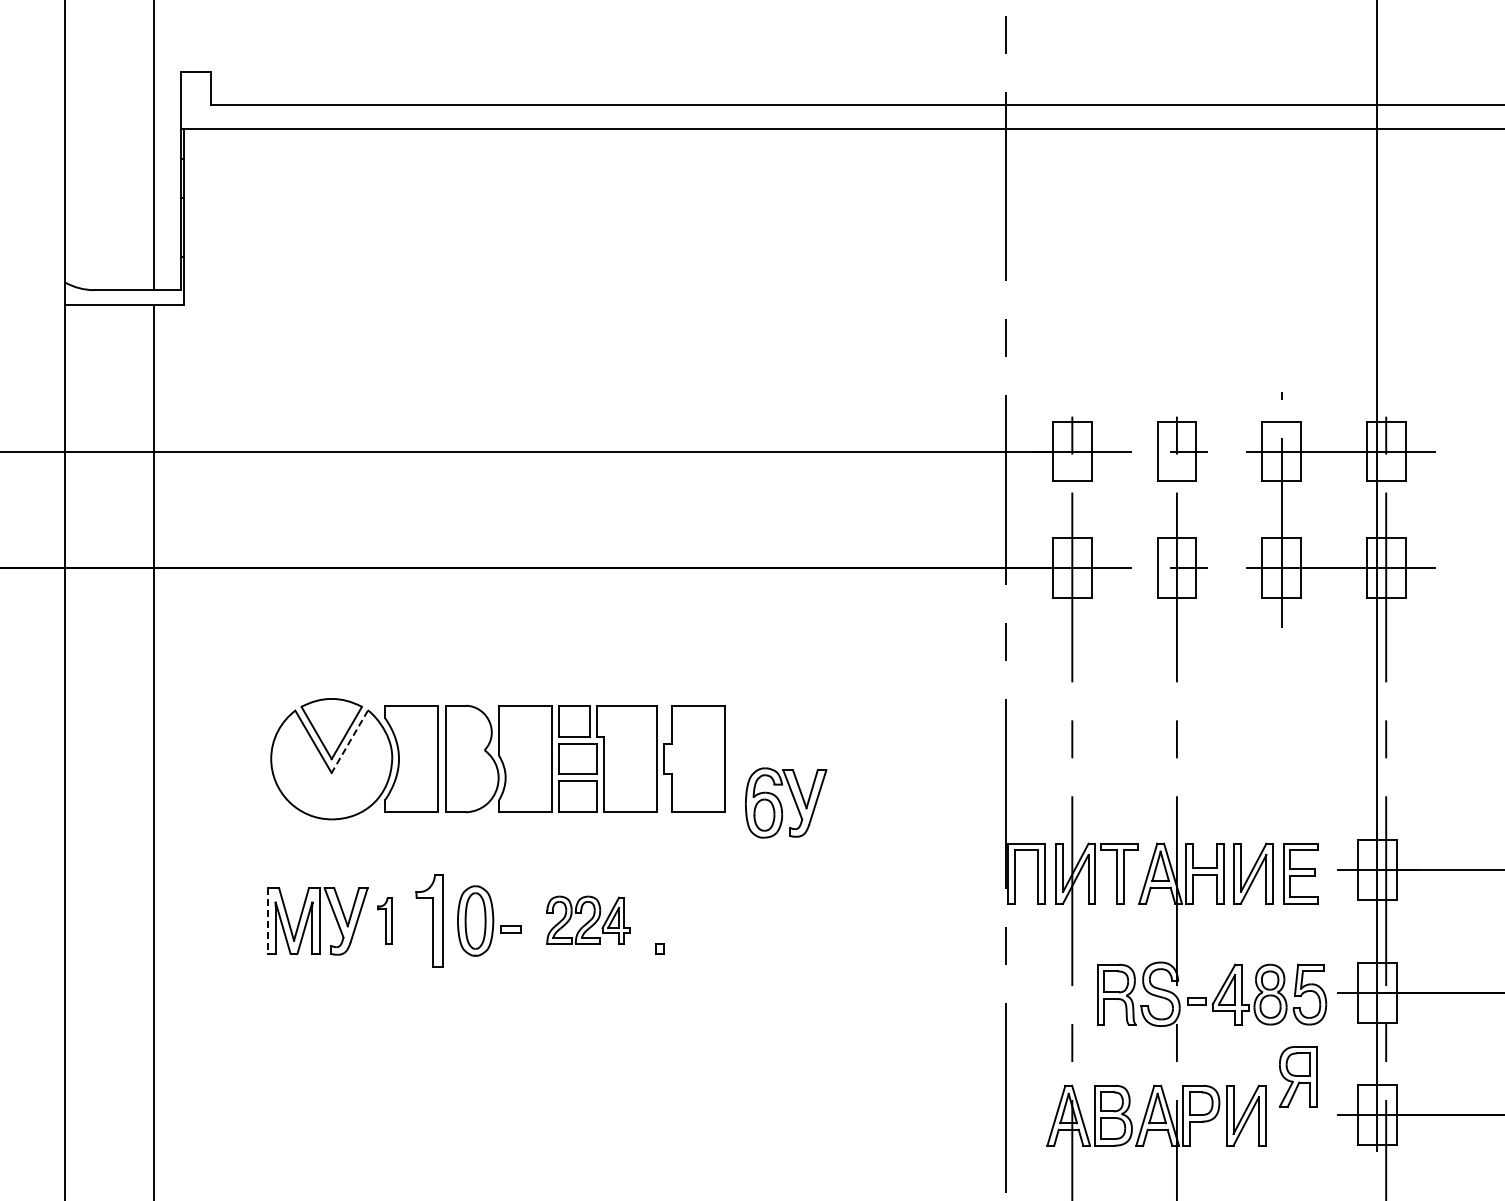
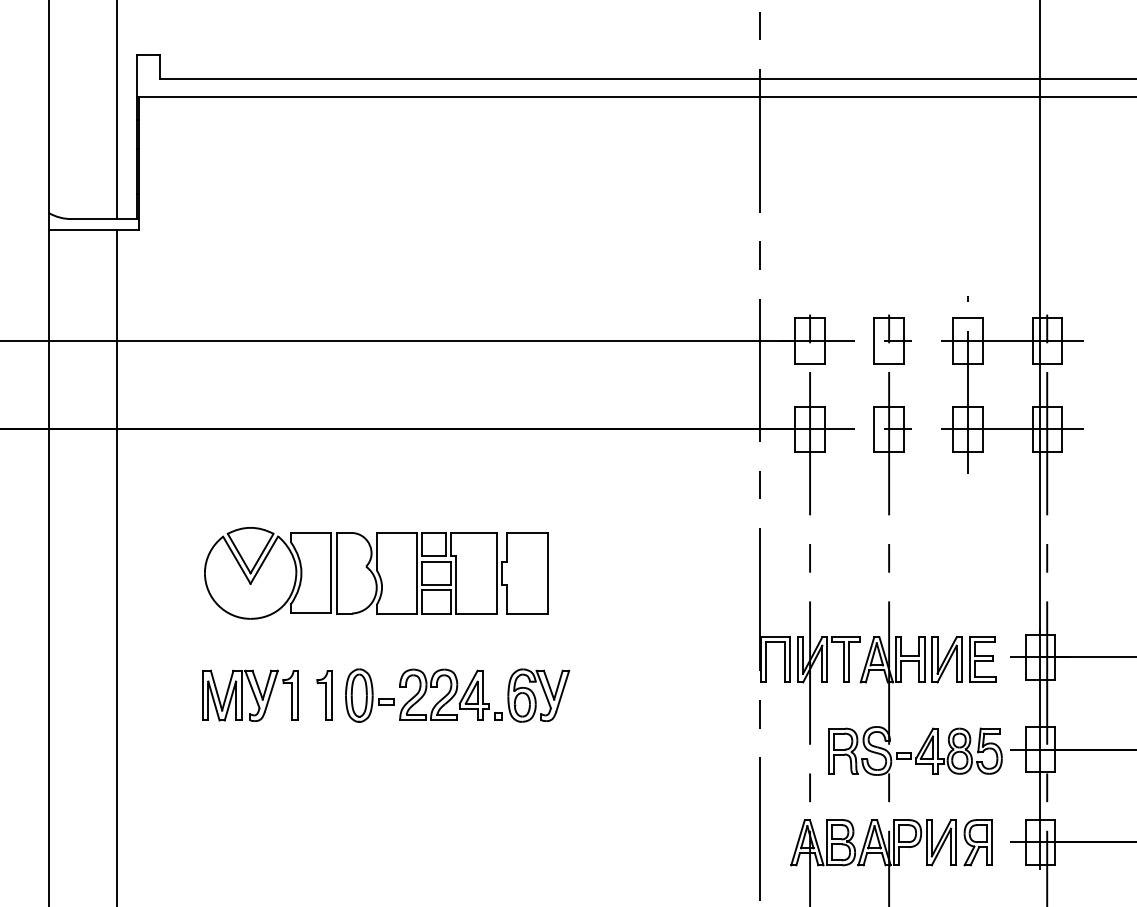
line: (349, 742) -> (264, 560), dashed -> solid
part: (786, 802) -> (539, 695), moved
part: (588, 919) -> (444, 694), size x1.43
part: (384, 920) -> (290, 695), size x1.43
part: (429, 920) -> (324, 695), size x0.71
line: (268, 921) -> (202, 695), dashed -> solid
part: (1297, 1076) -> (977, 842), moved

